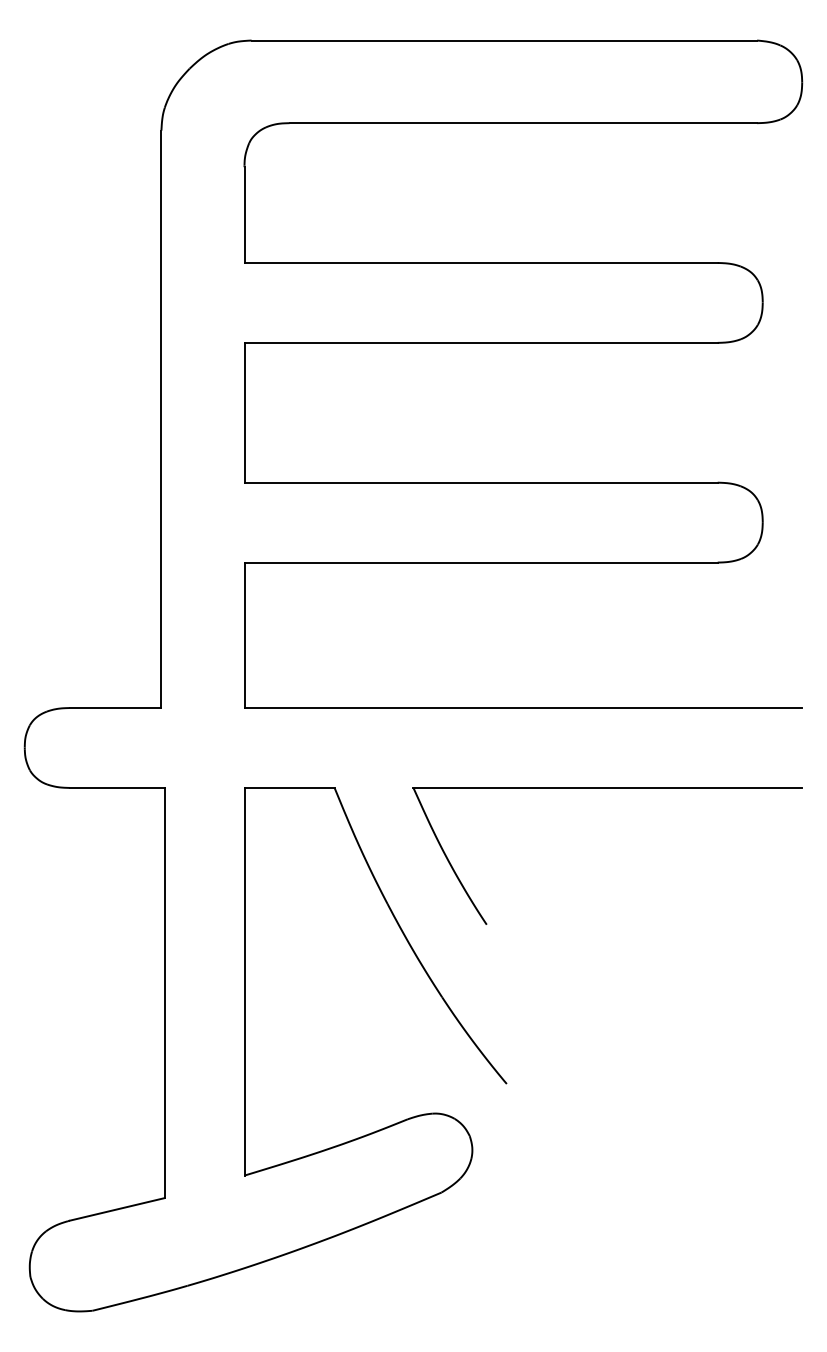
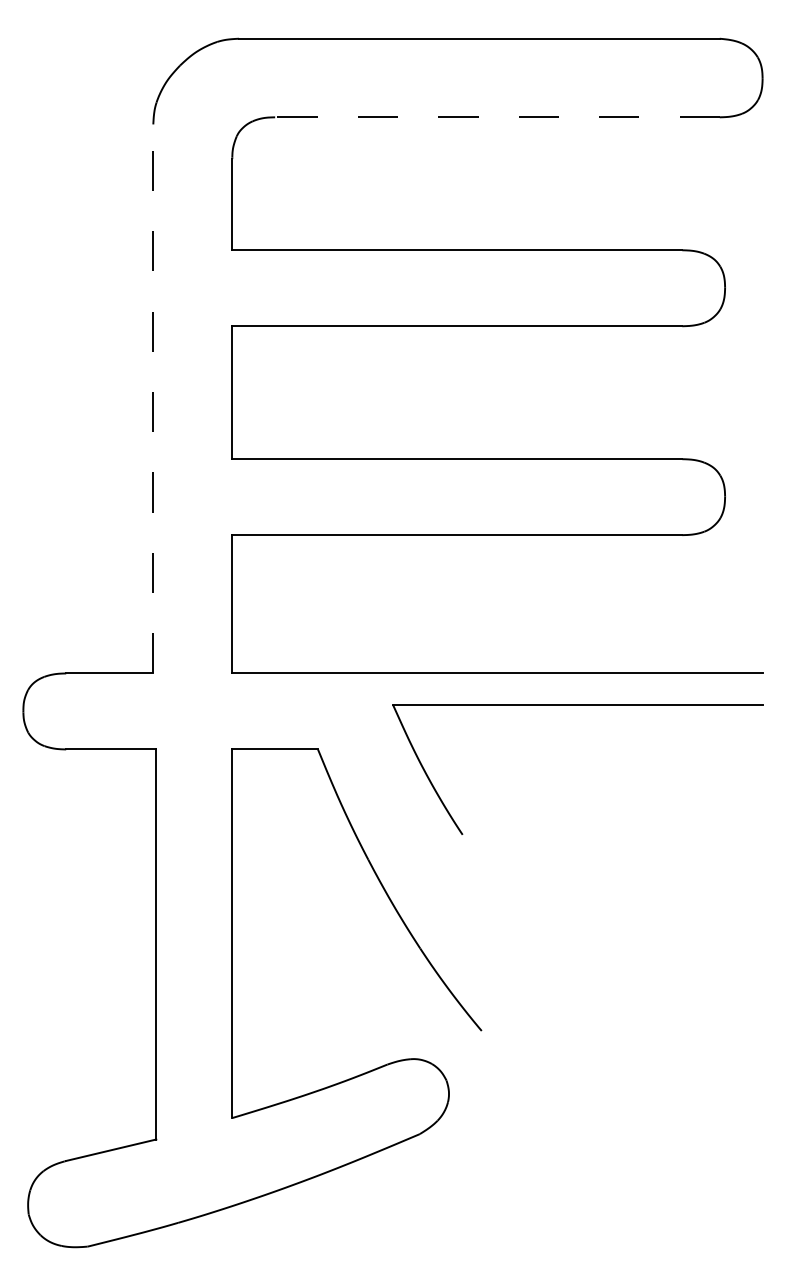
line: (523, 123) -> (497, 117), solid -> dashed
line: (161, 419) -> (153, 399), solid -> dashed
part: (607, 788) -> (577, 705), moved

